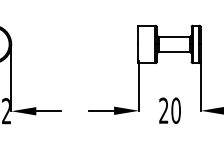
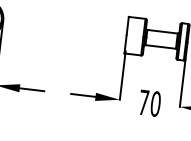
text: (163, 110) -> (143, 102), 20 -> 70

